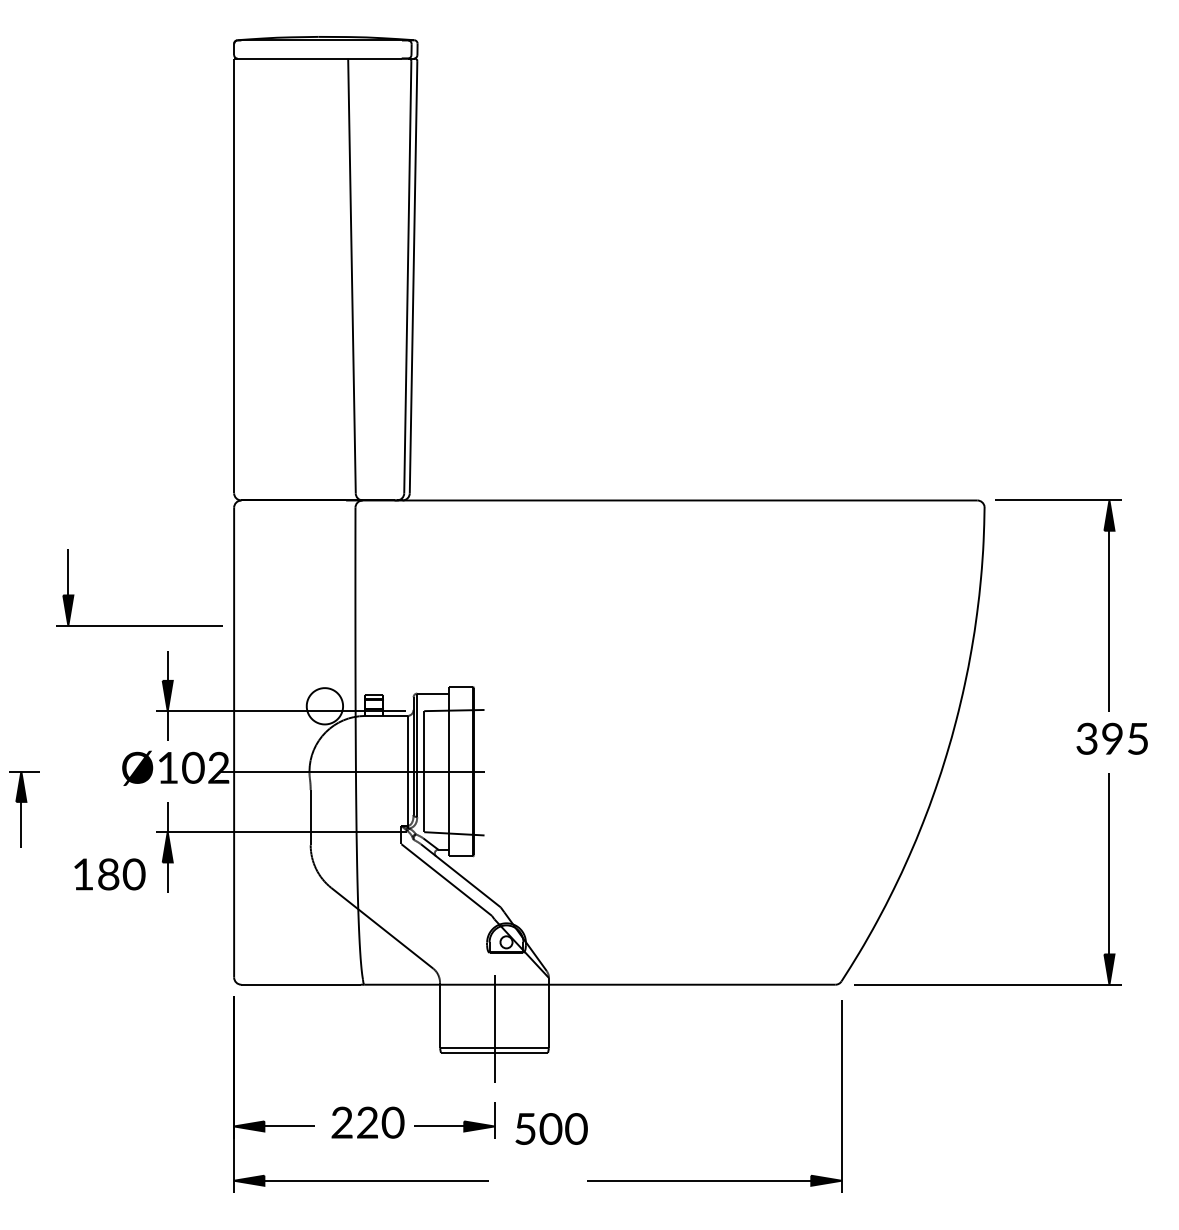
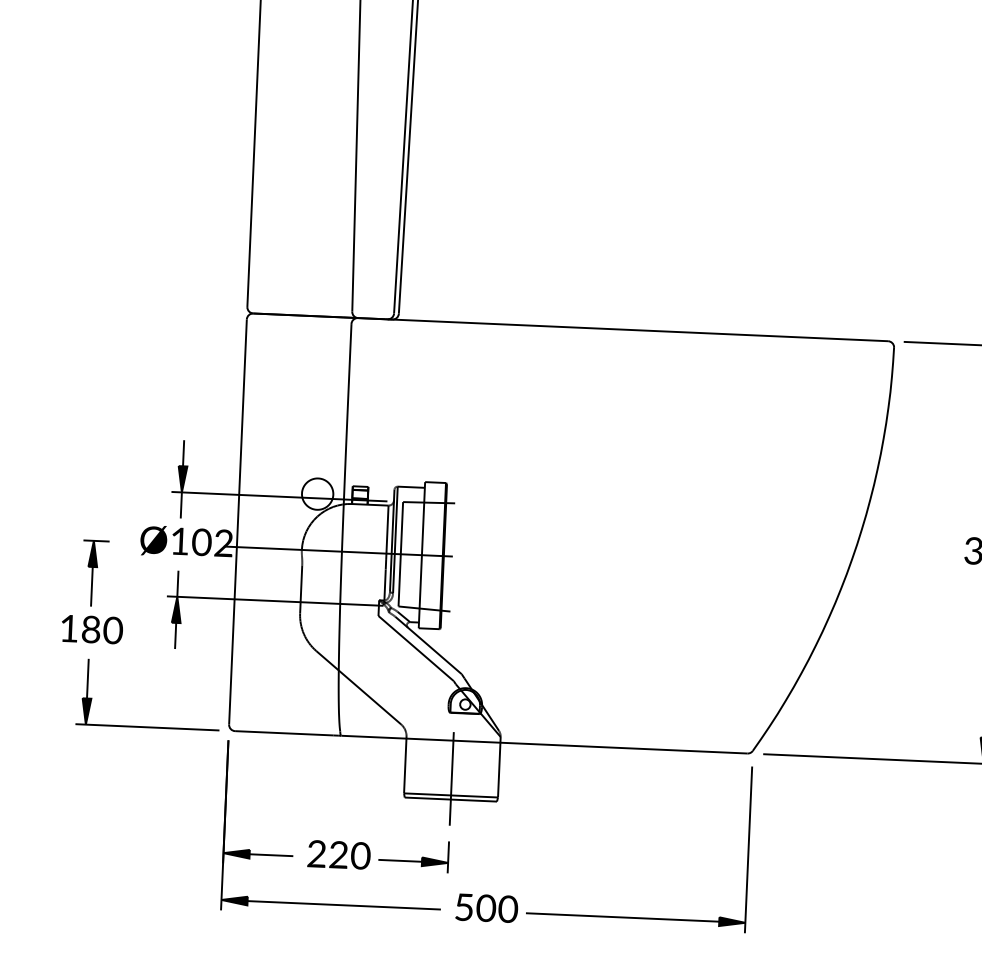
part: (139, 625) -> (147, 727), moved
part: (24, 809) -> (95, 573), moved
text: (109, 874) -> (91, 629), moved
text: (551, 1128) -> (486, 907), moved

